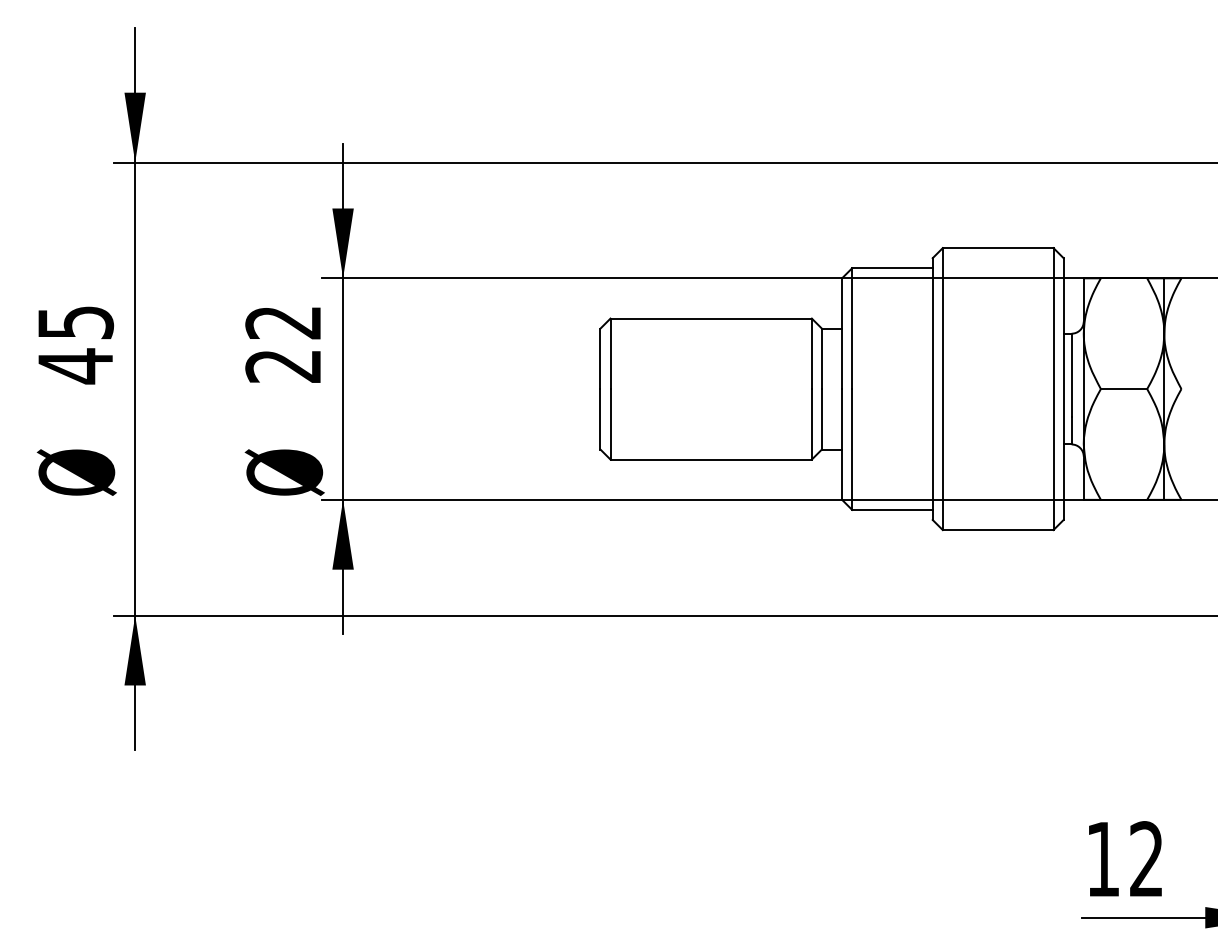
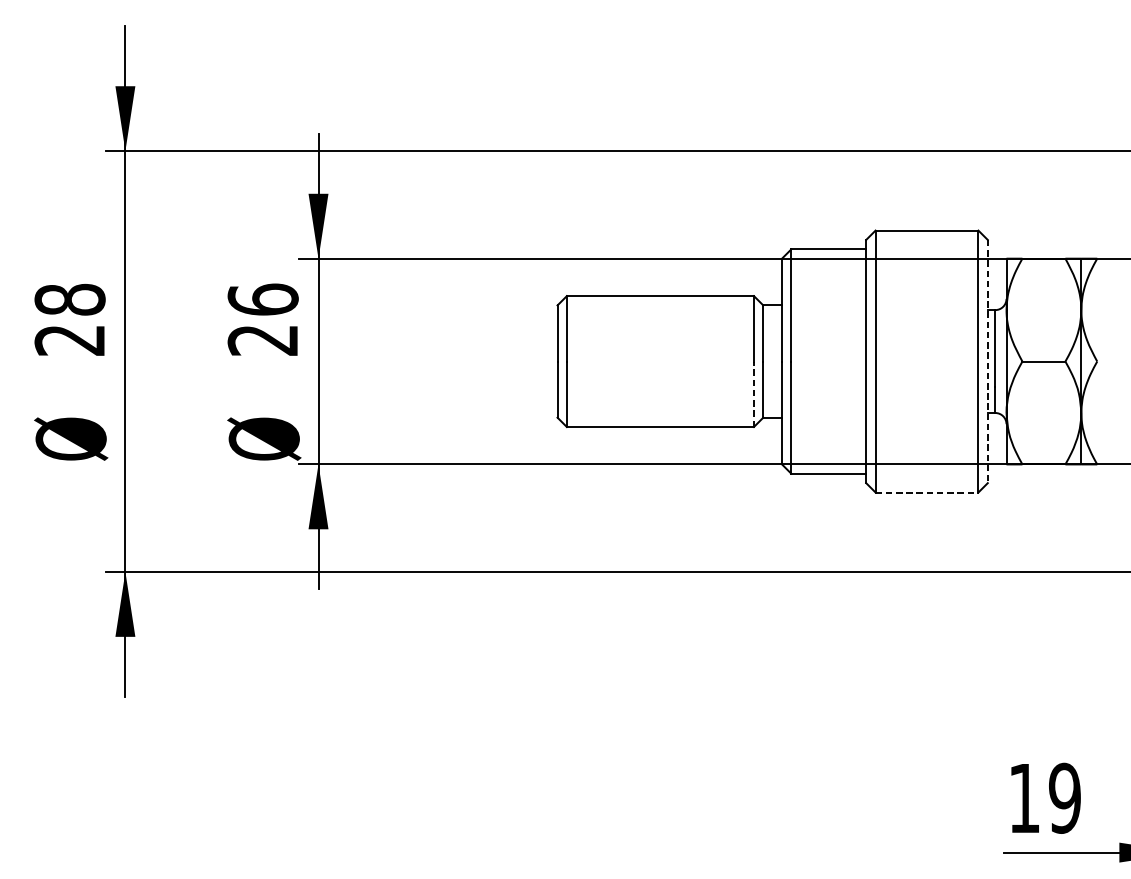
text: (283, 322) -> (263, 299), 22 -> 26
text: (75, 344) -> (69, 320), 45 -> 28
line: (1063, 389) -> (987, 361), solid -> dashed
line: (811, 423) -> (753, 393), solid -> dashed
line: (998, 530) -> (927, 492), solid -> dashed
text: (1146, 859) -> (1064, 798), 12 -> 19

